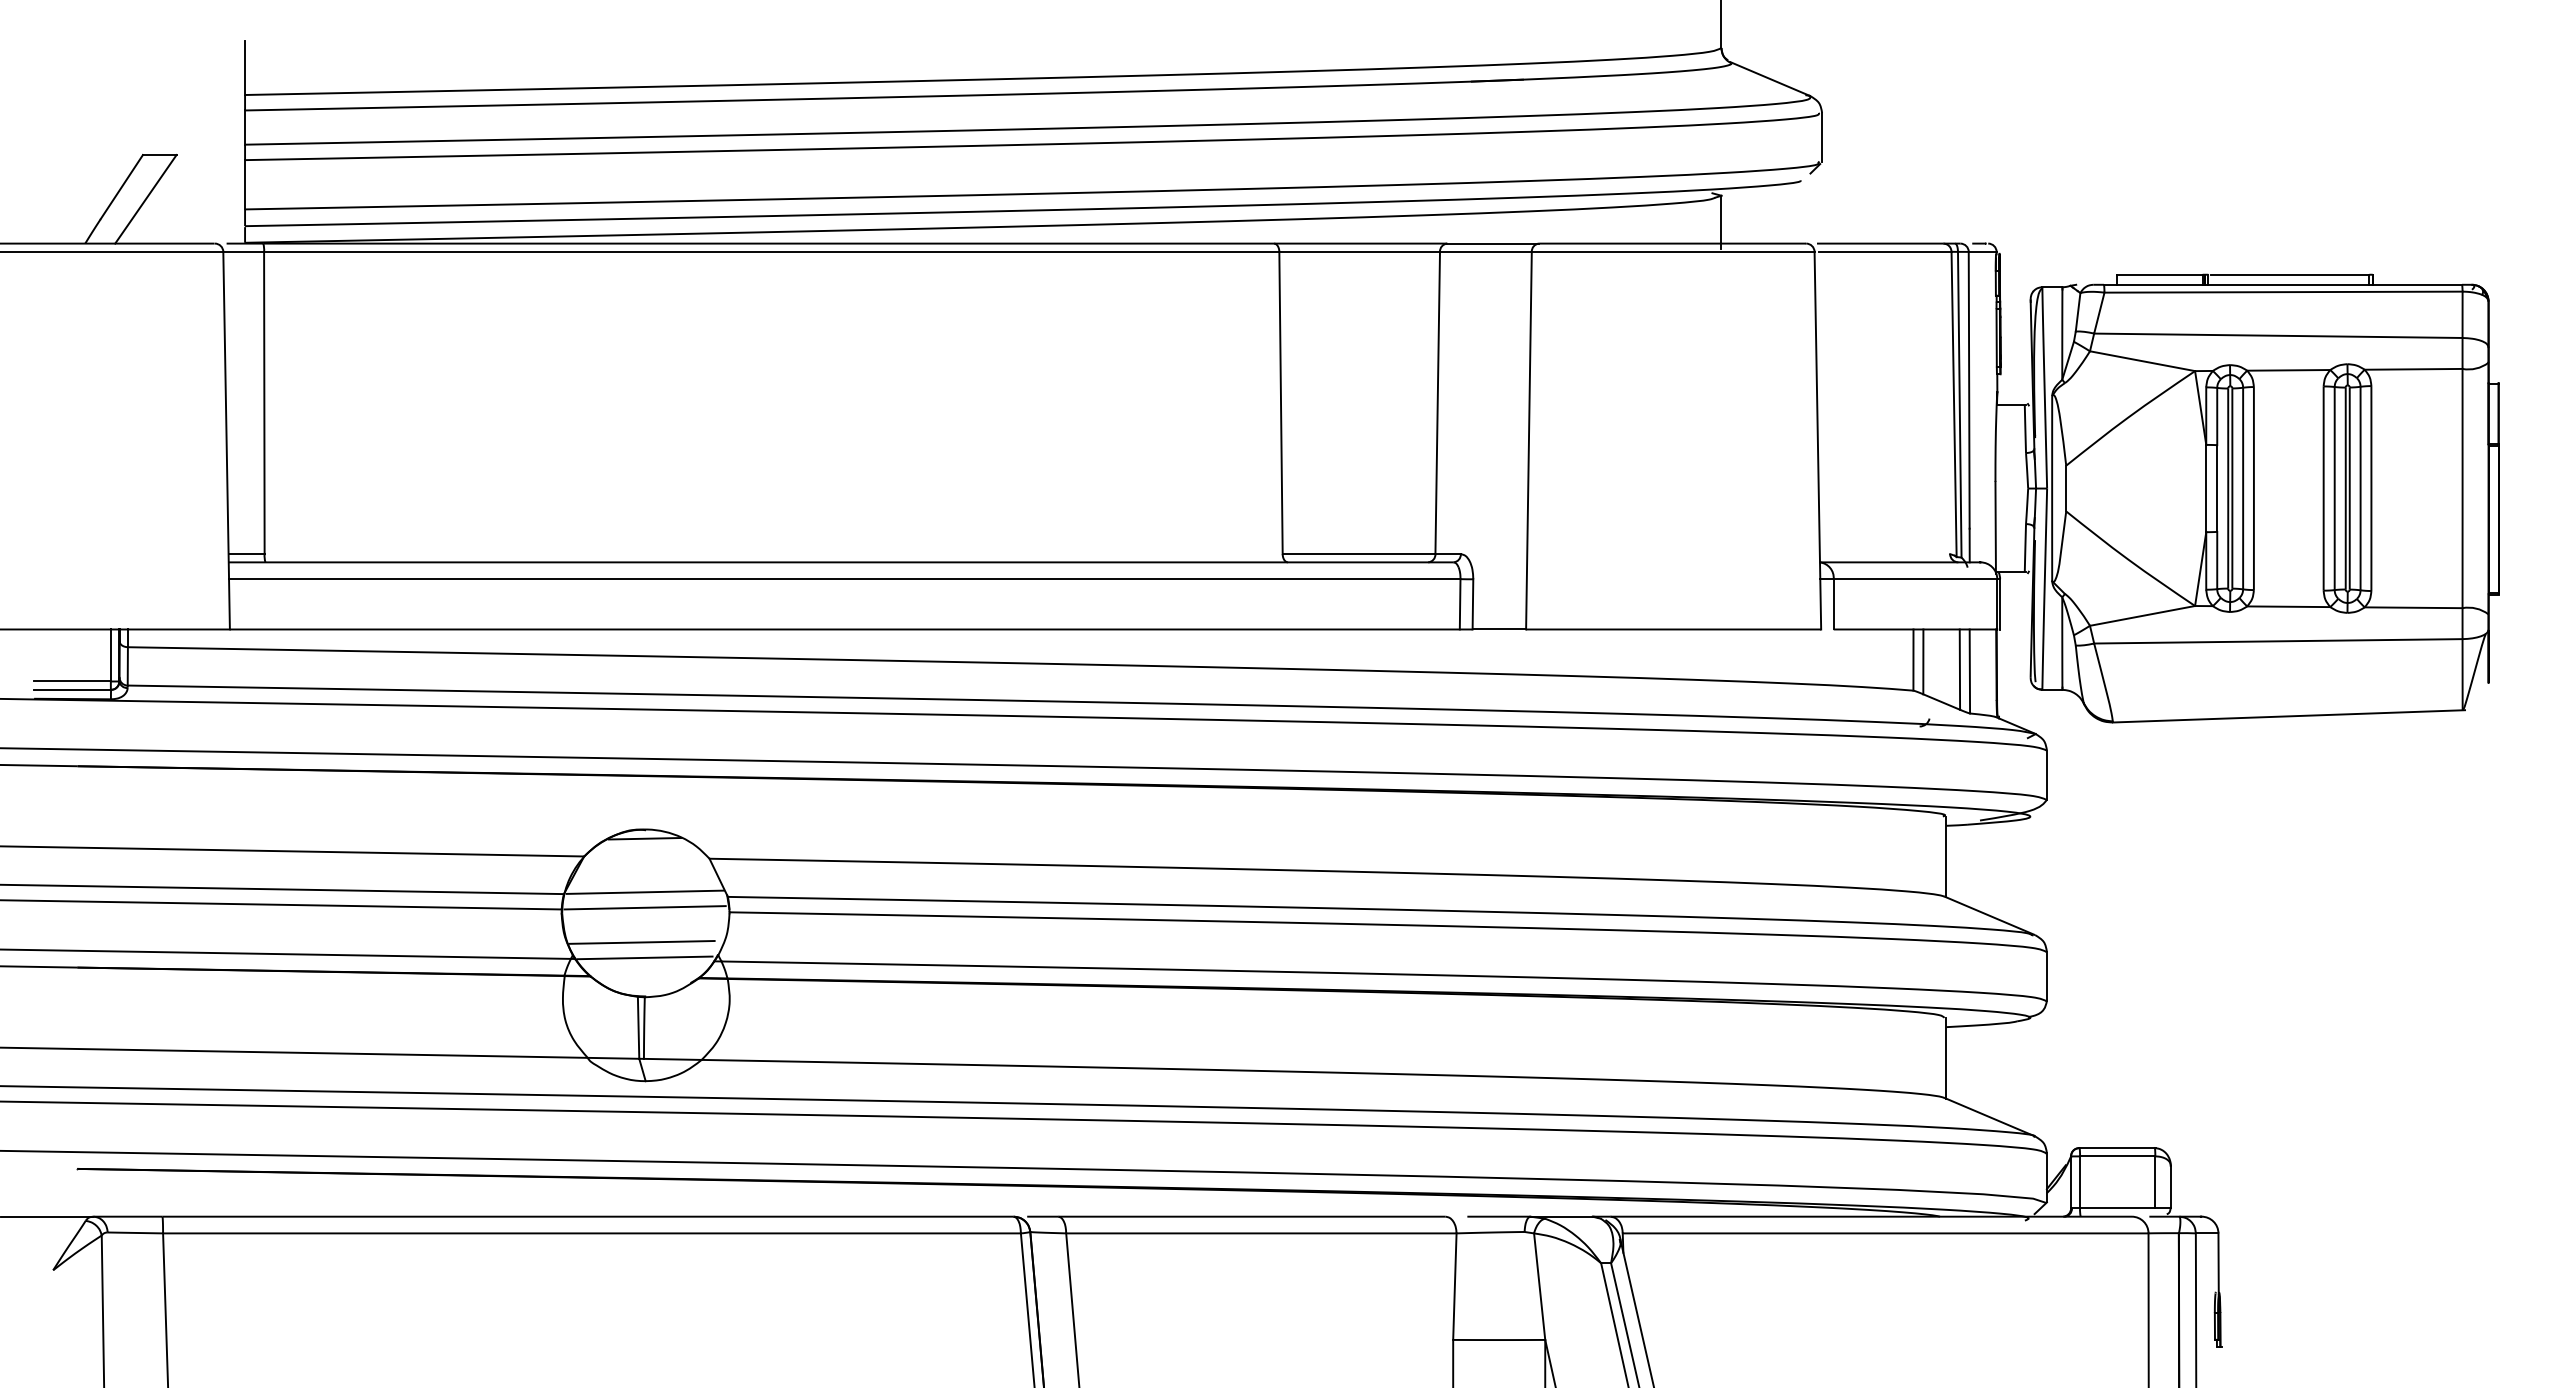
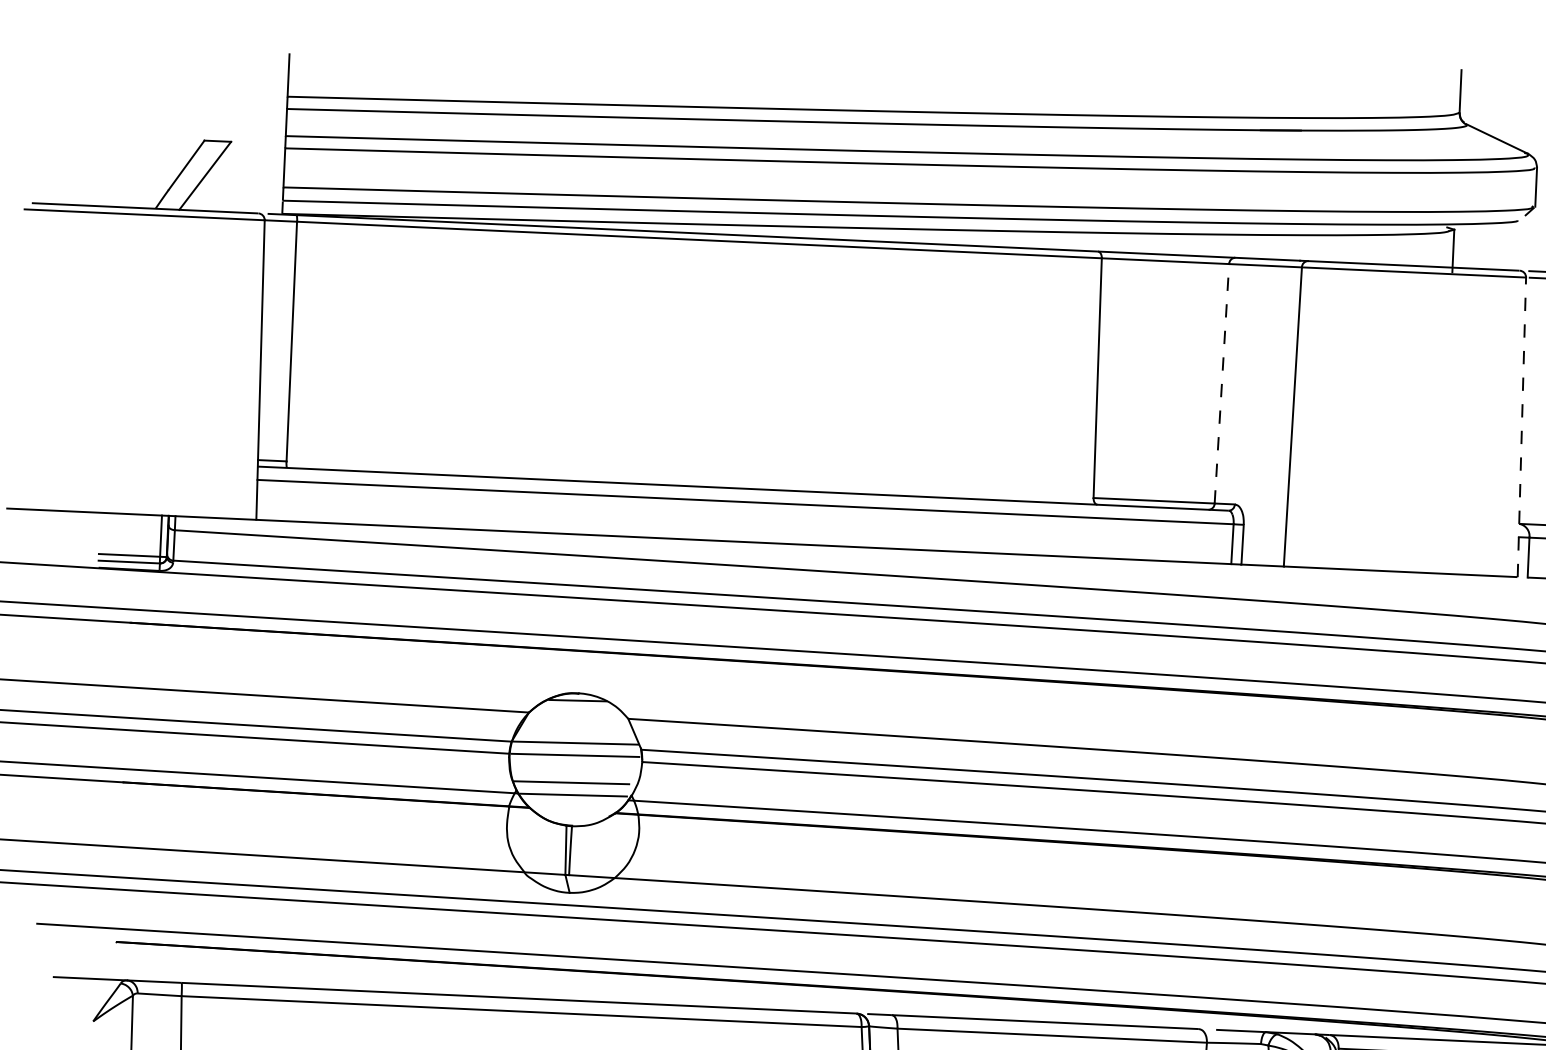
line: (1437, 402) -> (1221, 383), solid -> dashed
line: (1817, 440) -> (1521, 427), solid -> dashed

